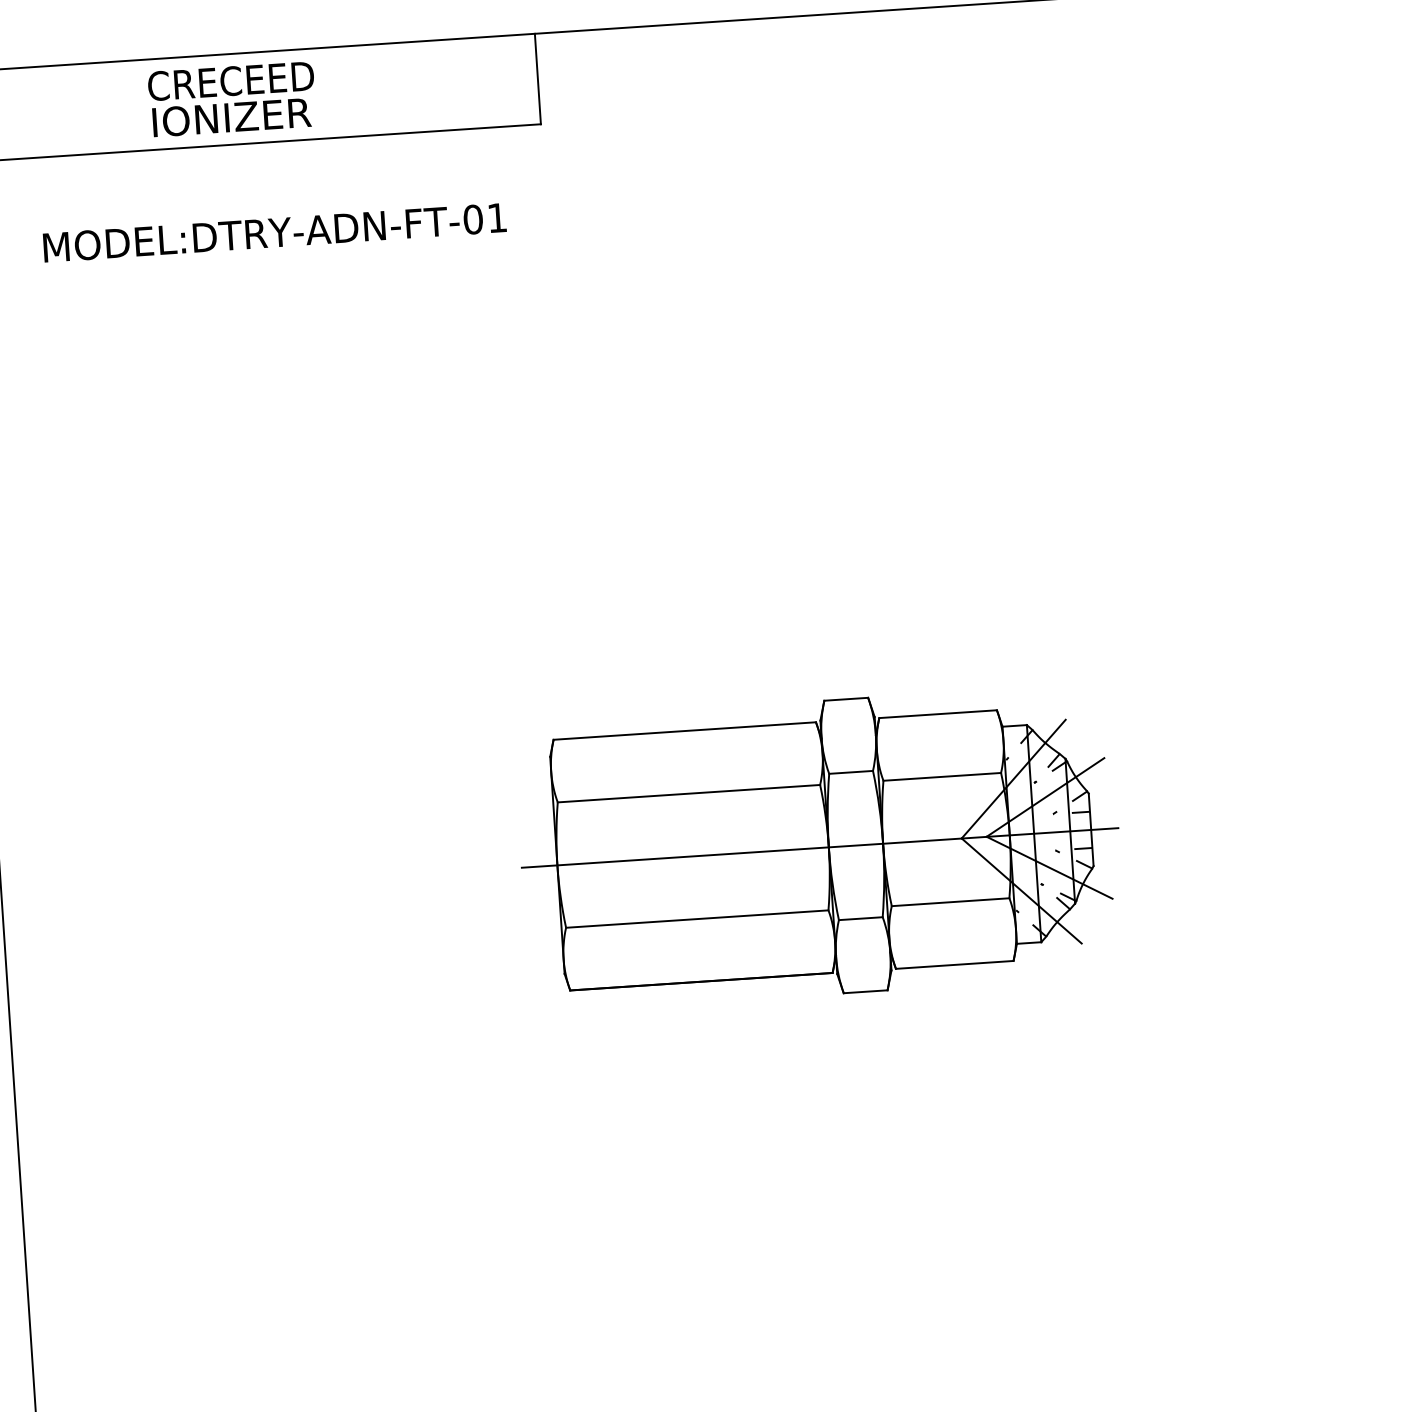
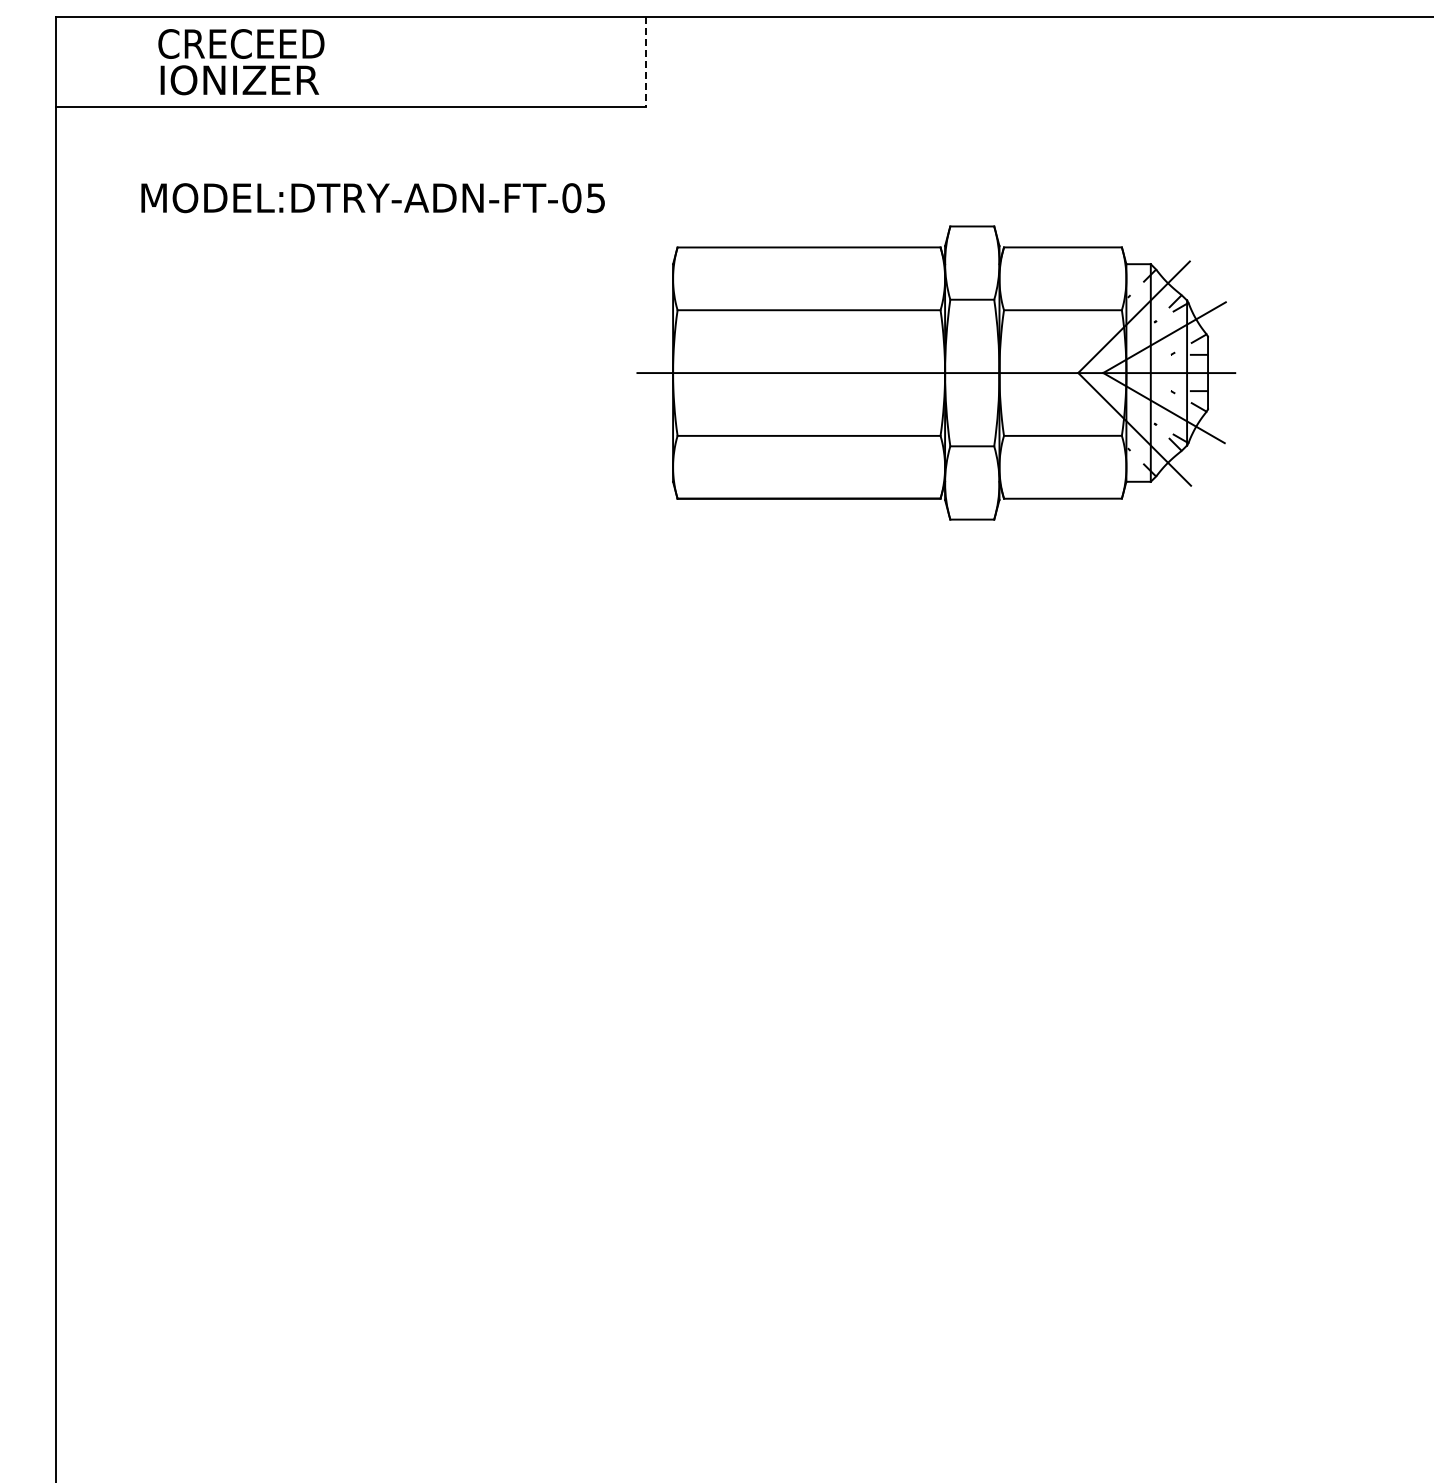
line: (537, 79) -> (645, 62), solid -> dashed
text: (232, 99) -> (241, 62), moved
text: (496, 218) -> (595, 198), MODEL:DTRY-ADN-FT-01 -> MODEL:DTRY-ADN-FT-05
part: (820, 847) -> (936, 372), moved

